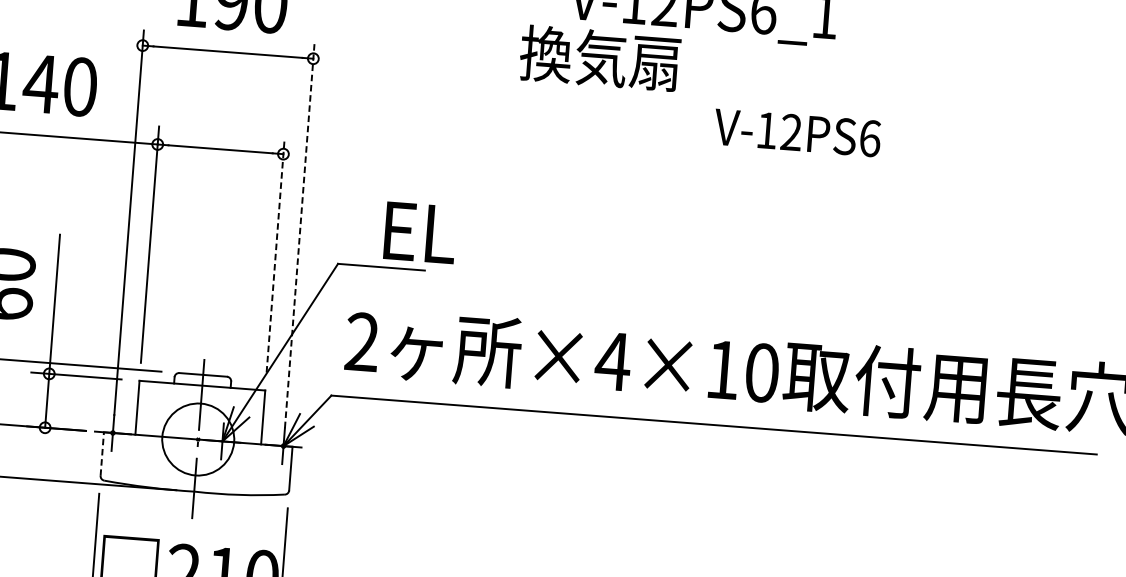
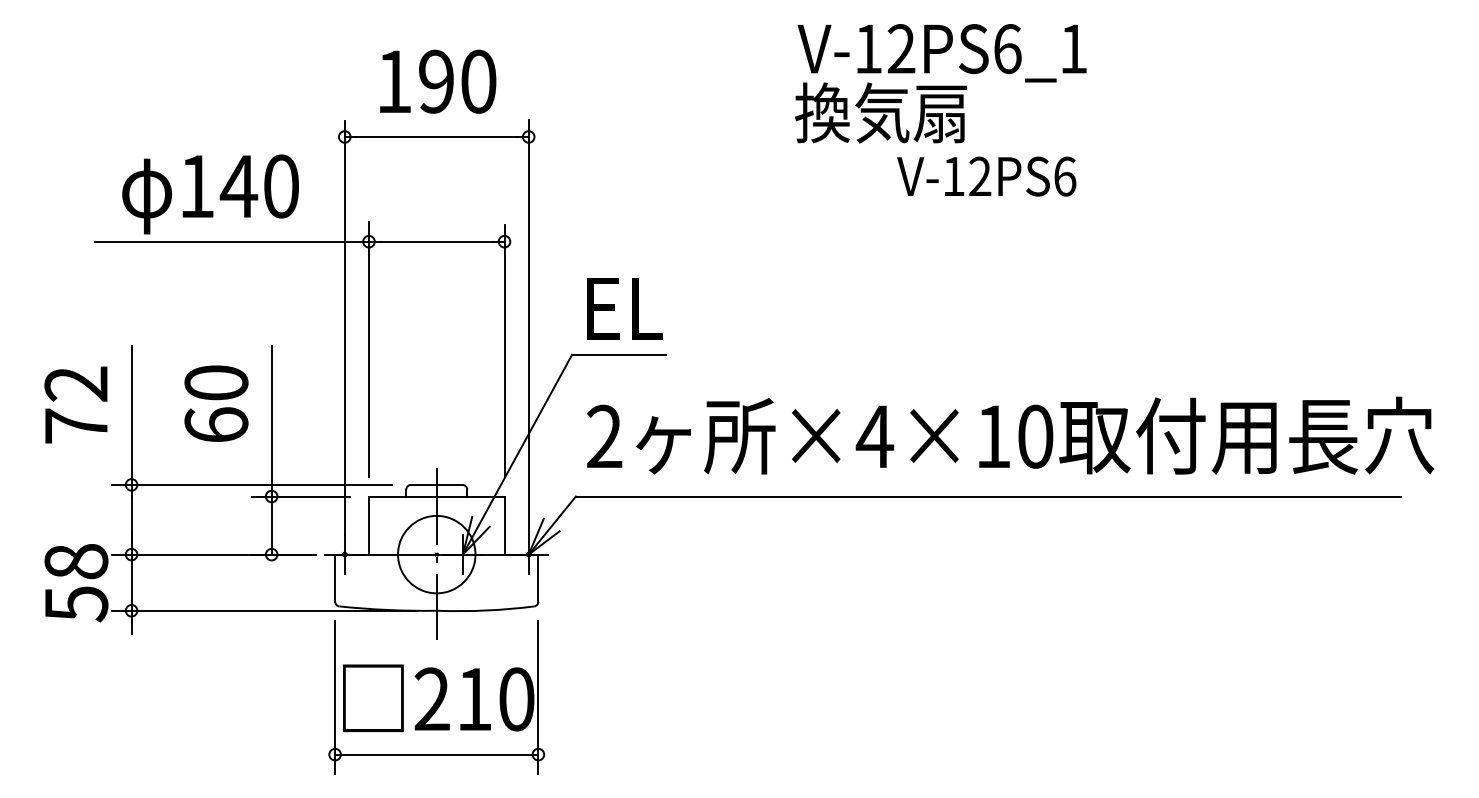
text: (599, 57) -> (880, 112), moved
text: (797, 132) -> (986, 176), moved
text: (420, 232) -> (624, 308), moved
line: (299, 235) -> (528, 327), dashed -> solid
line: (275, 255) -> (504, 350), dashed -> solid
line: (102, 453) -> (335, 577), dashed -> solid

